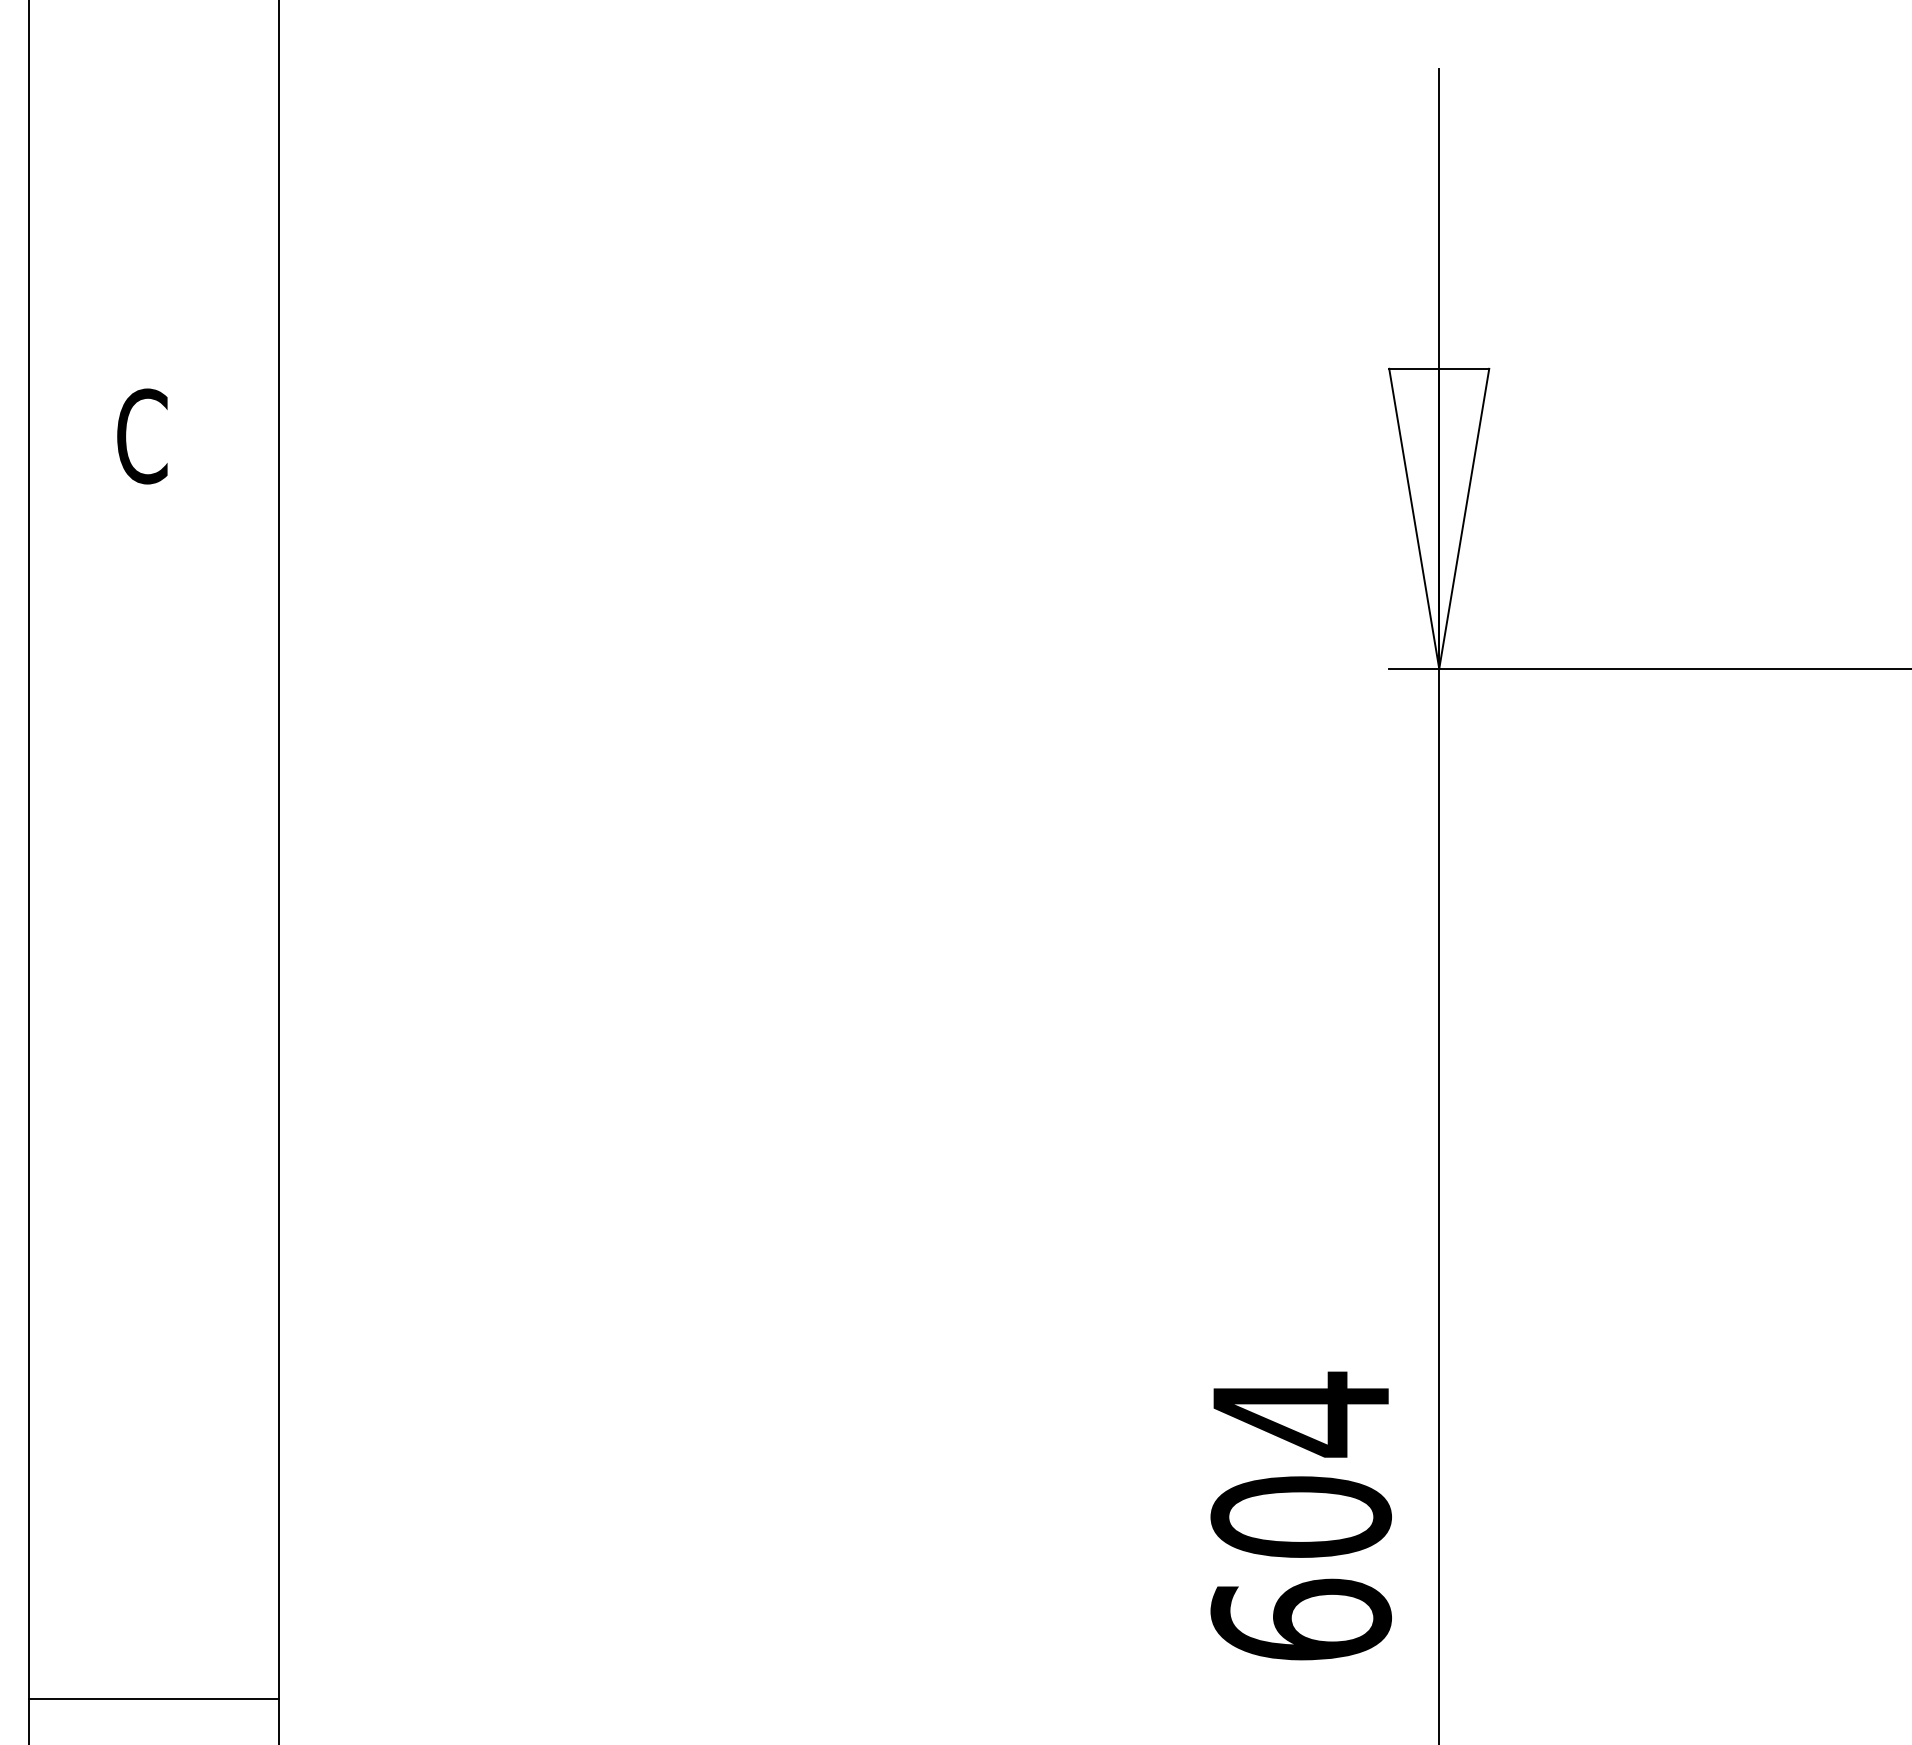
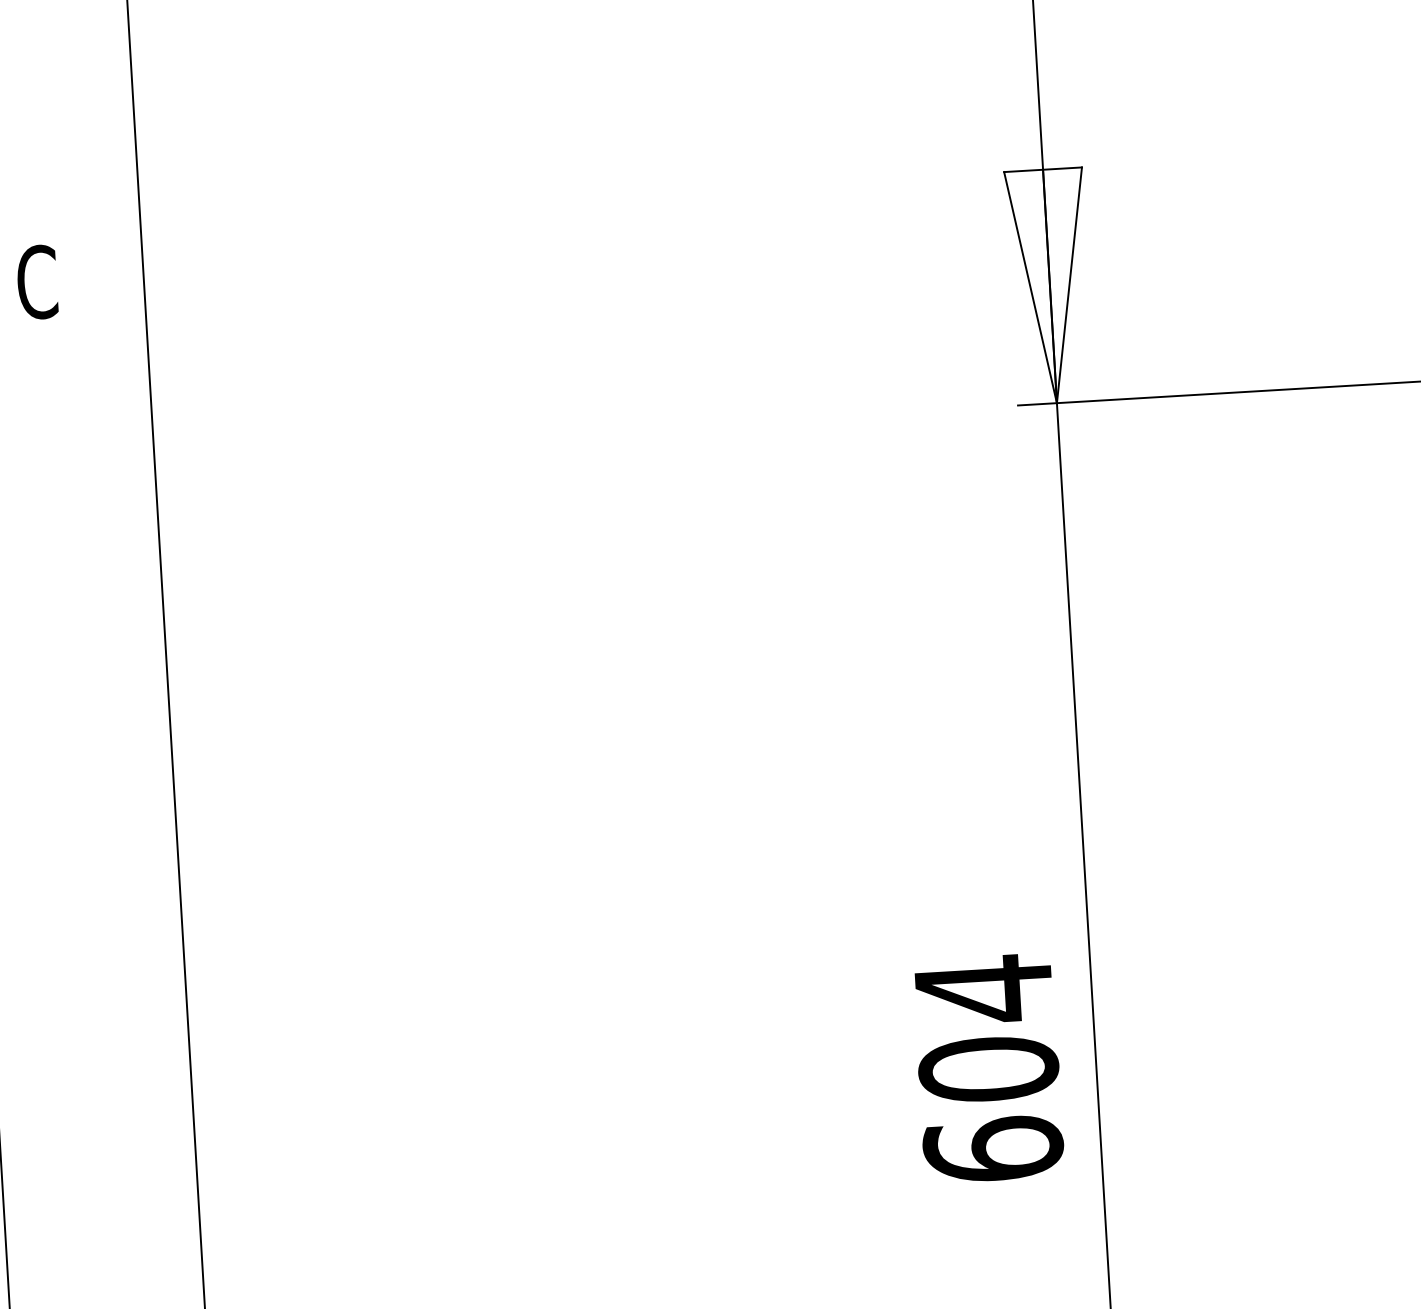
line: (154, 1698) -> (105, 1263), removed

